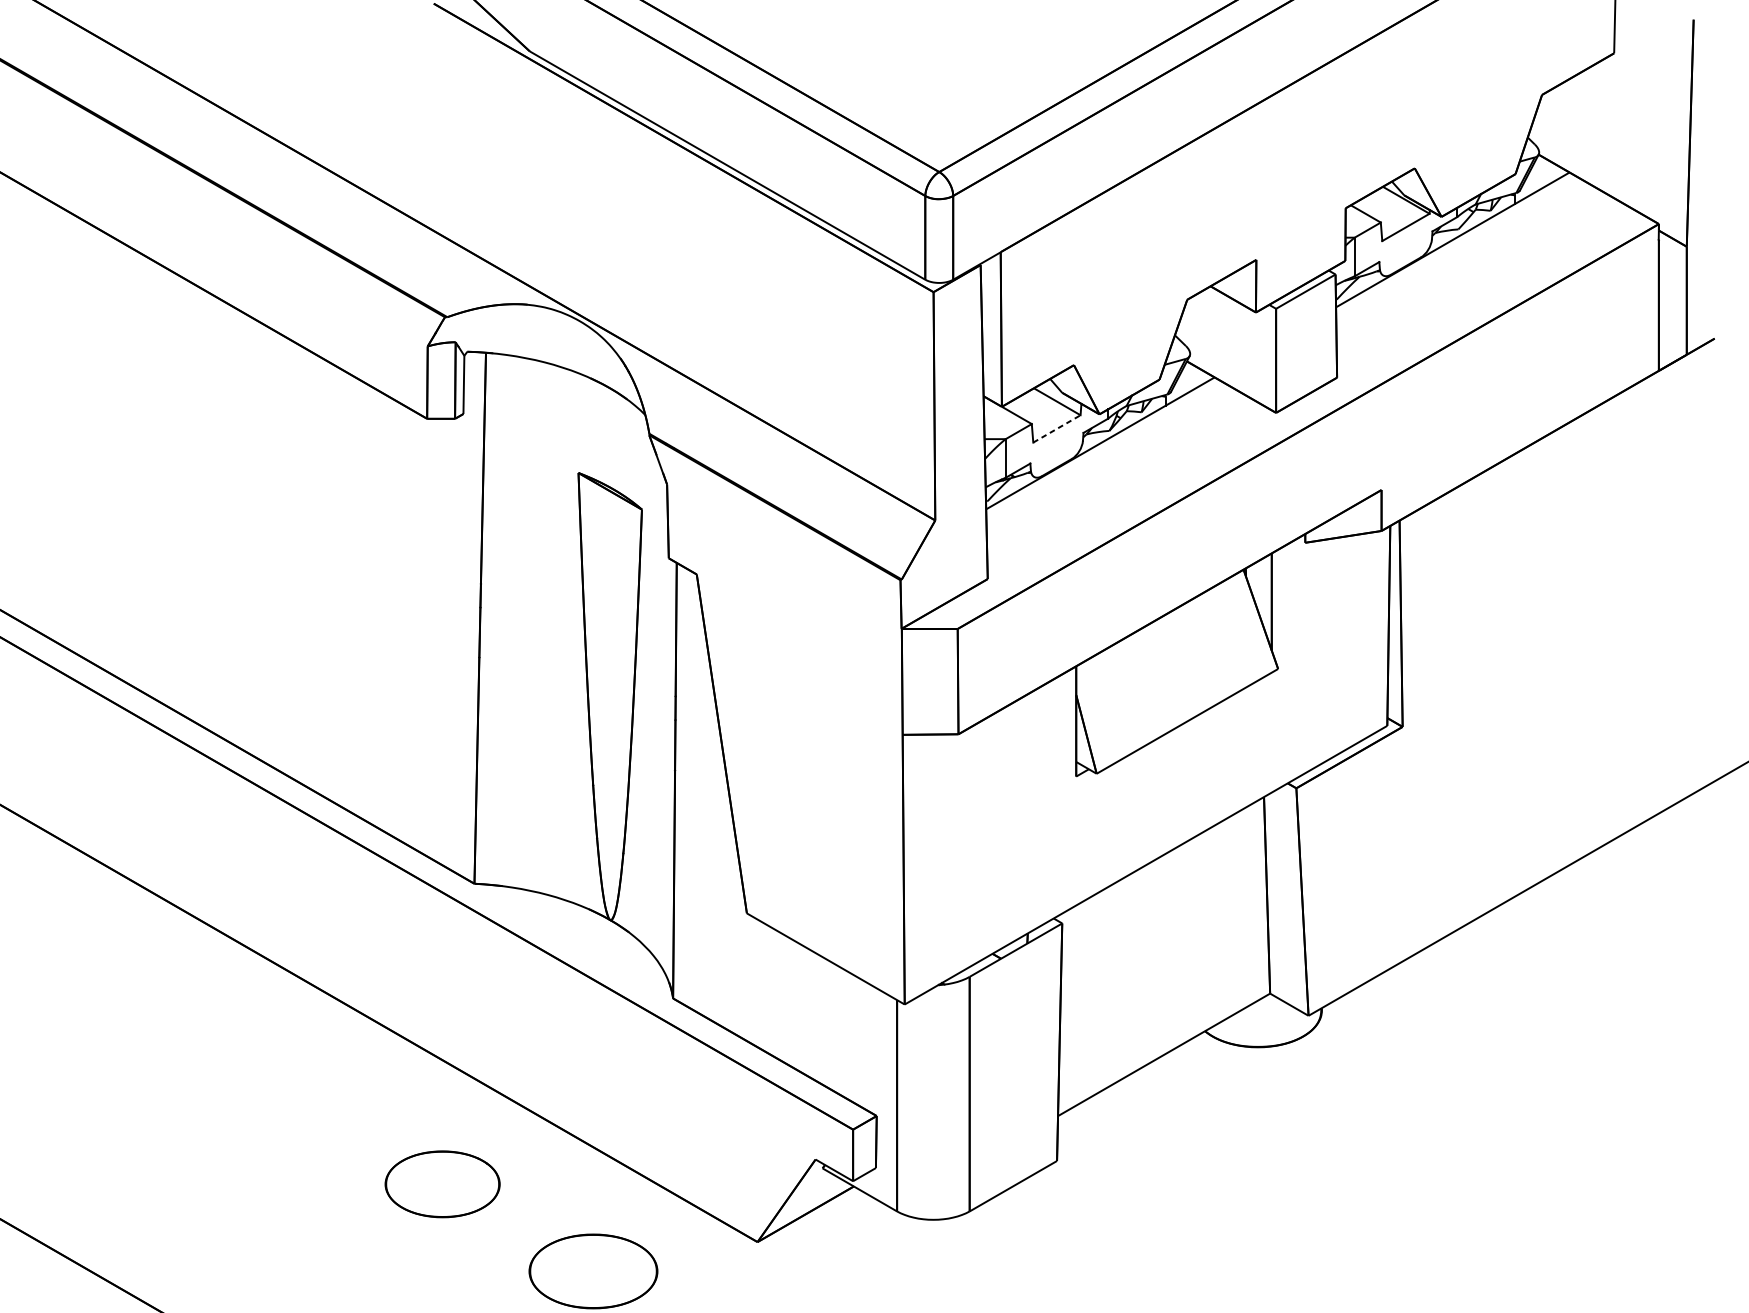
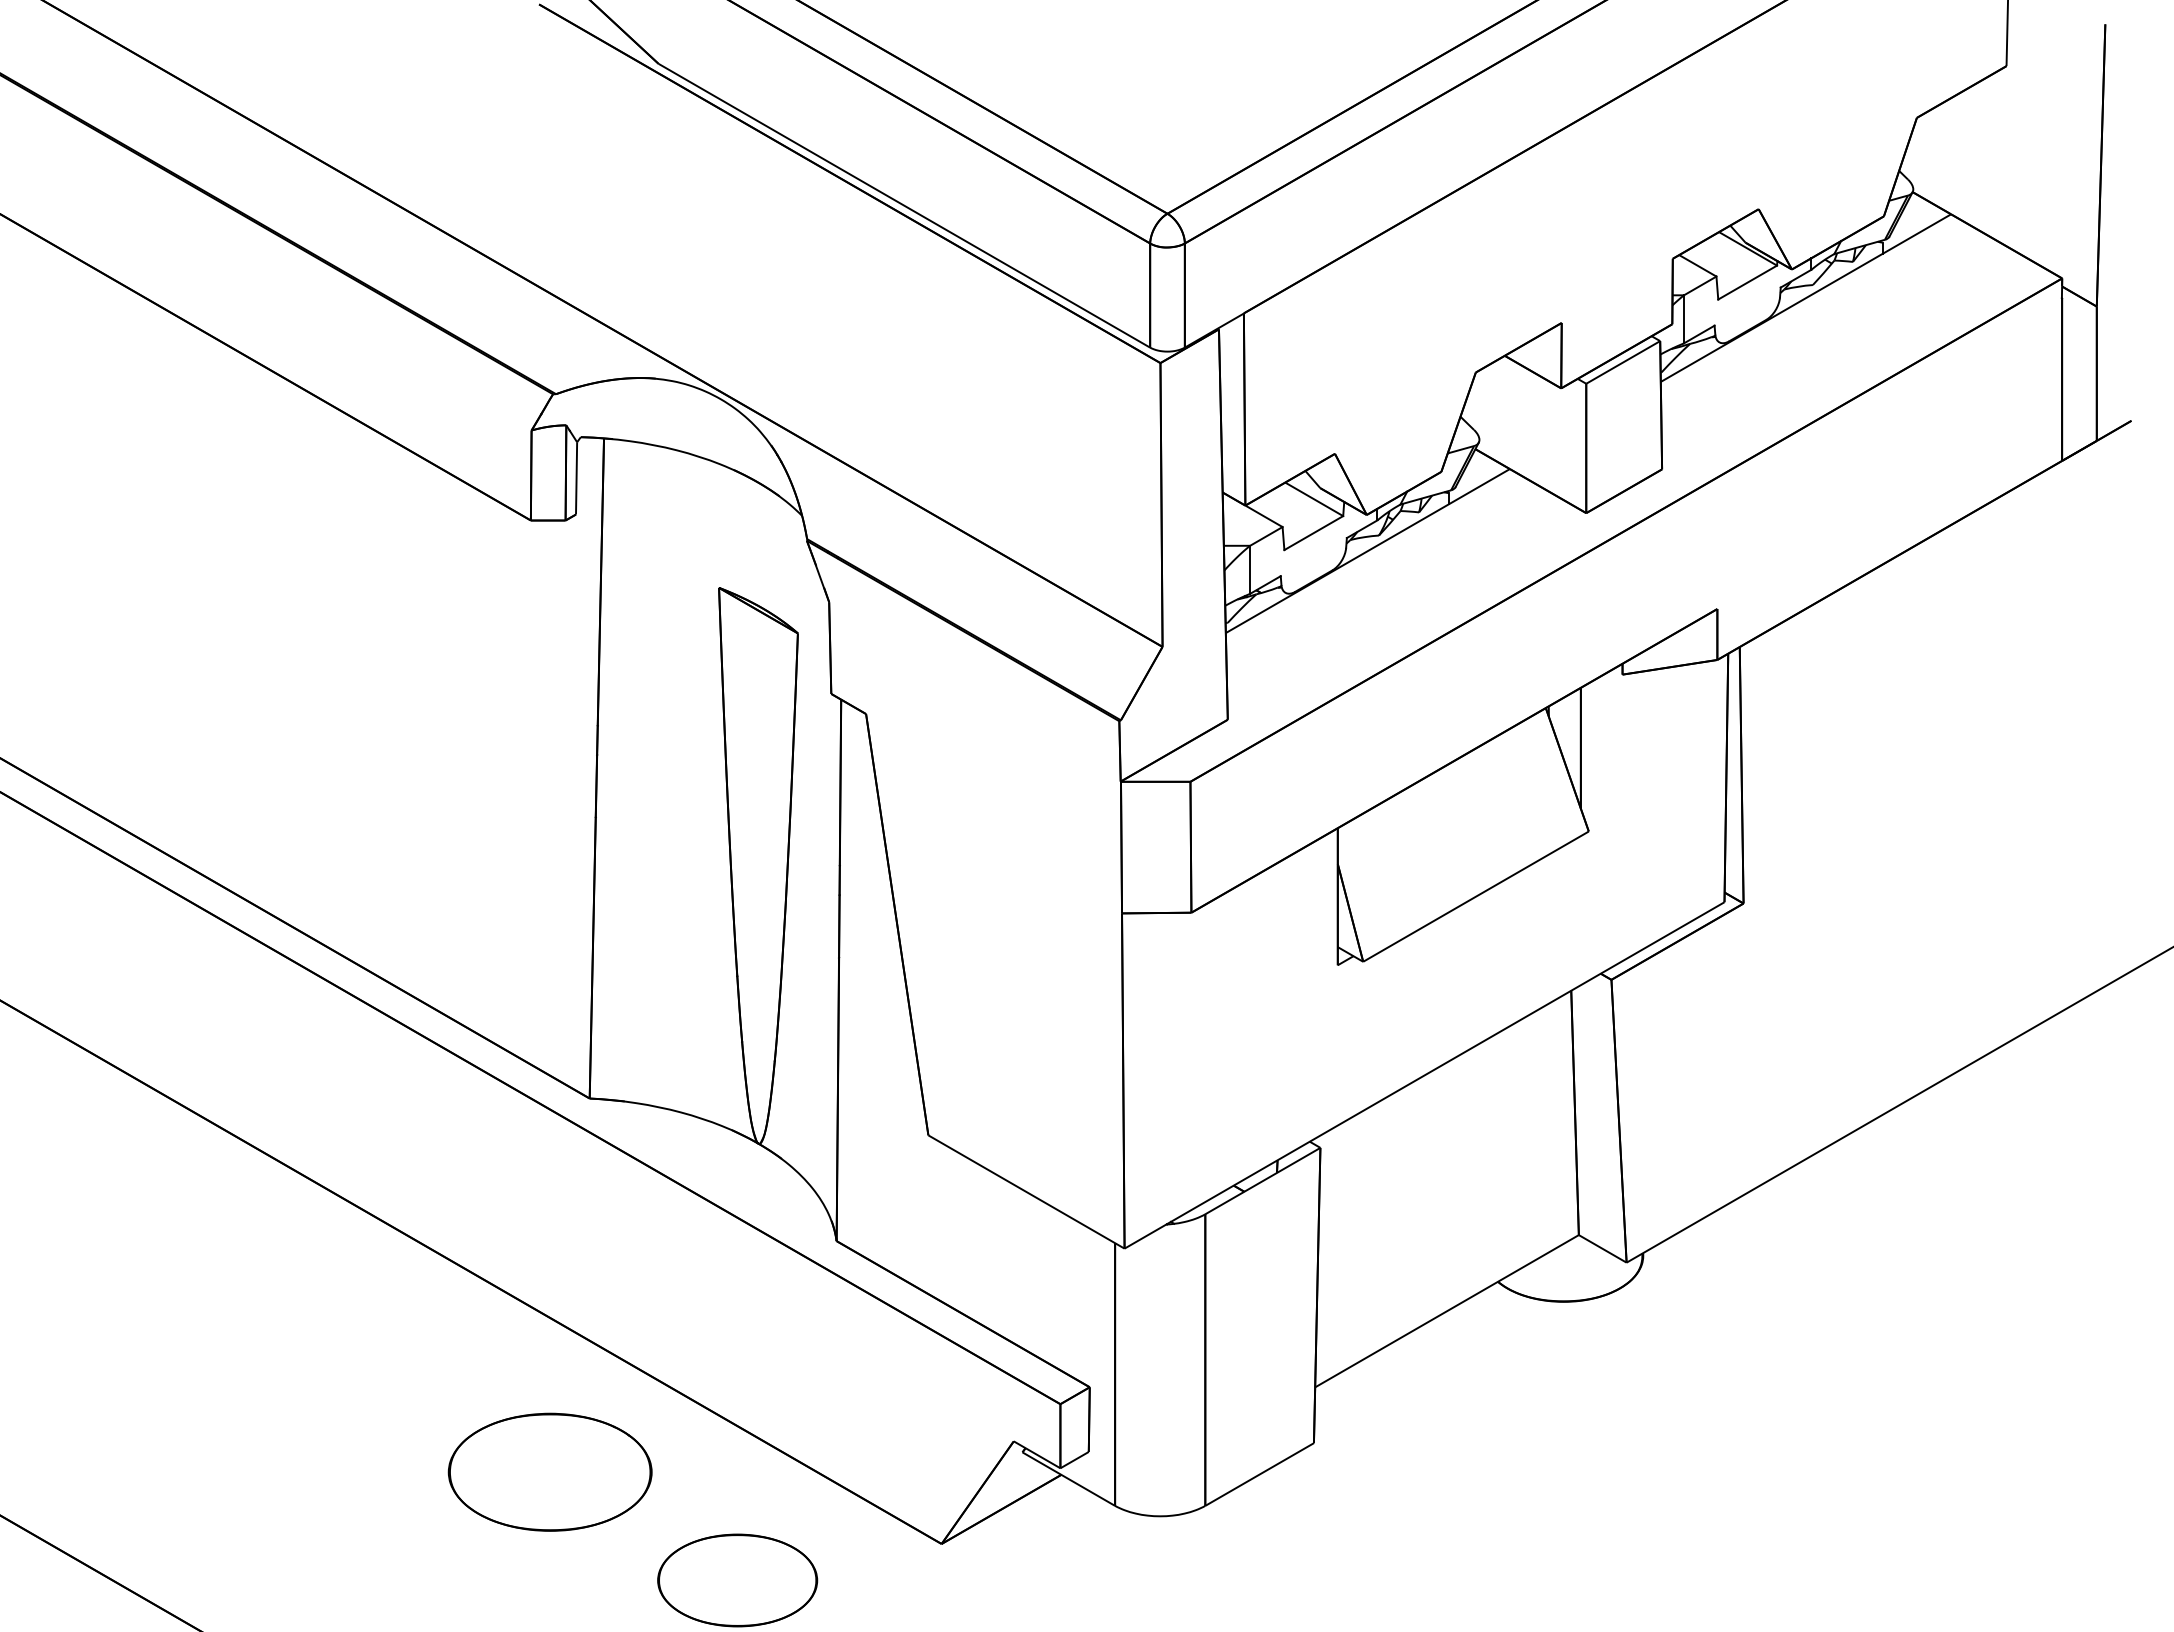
line: (1056, 429) -> (1313, 533), dashed -> solid
part: (442, 1183) -> (549, 1471), size x1.43

